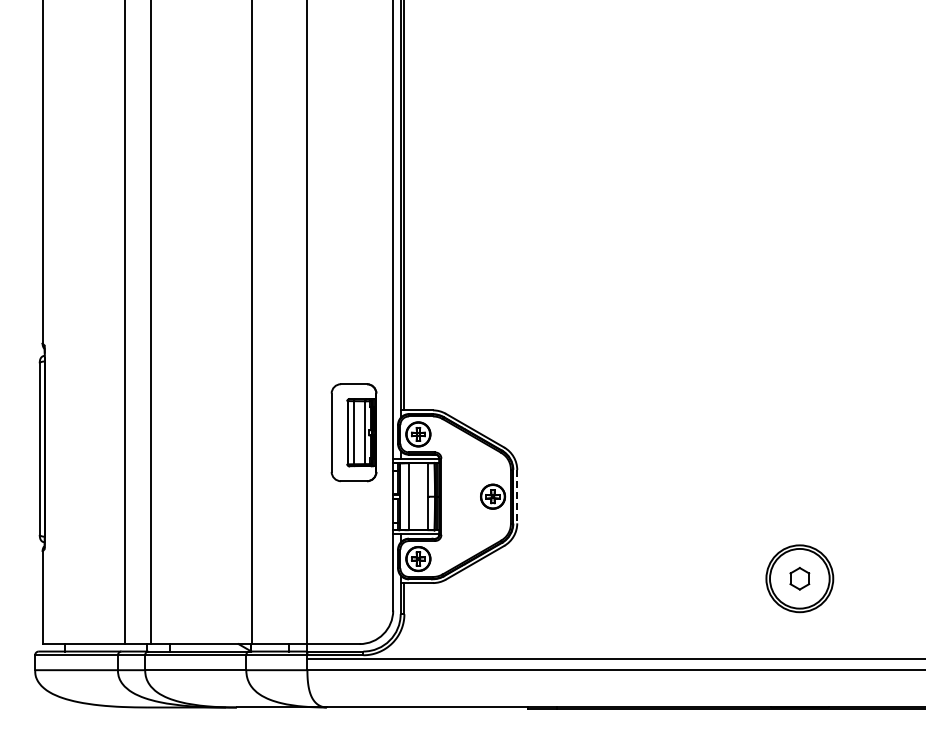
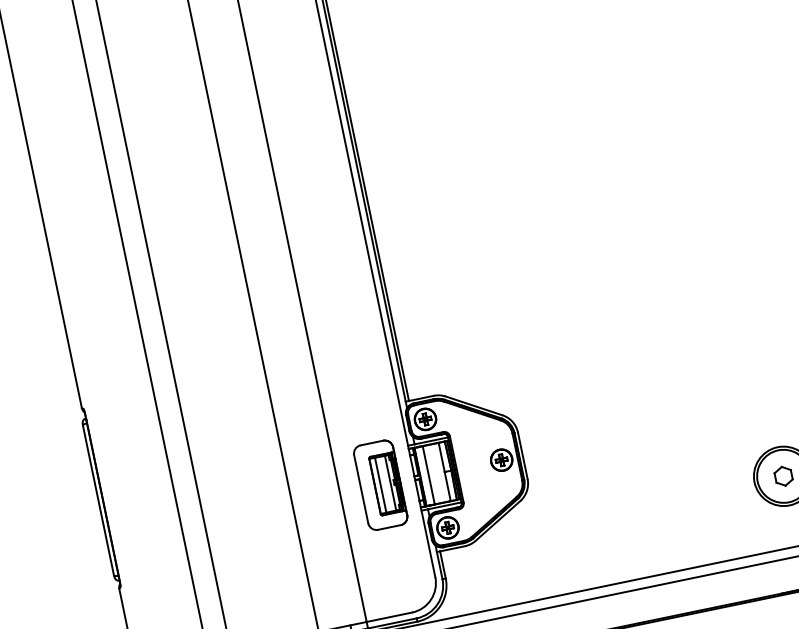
part: (353, 432) -> (380, 485), moved
line: (517, 496) -> (522, 455), dashed -> solid

